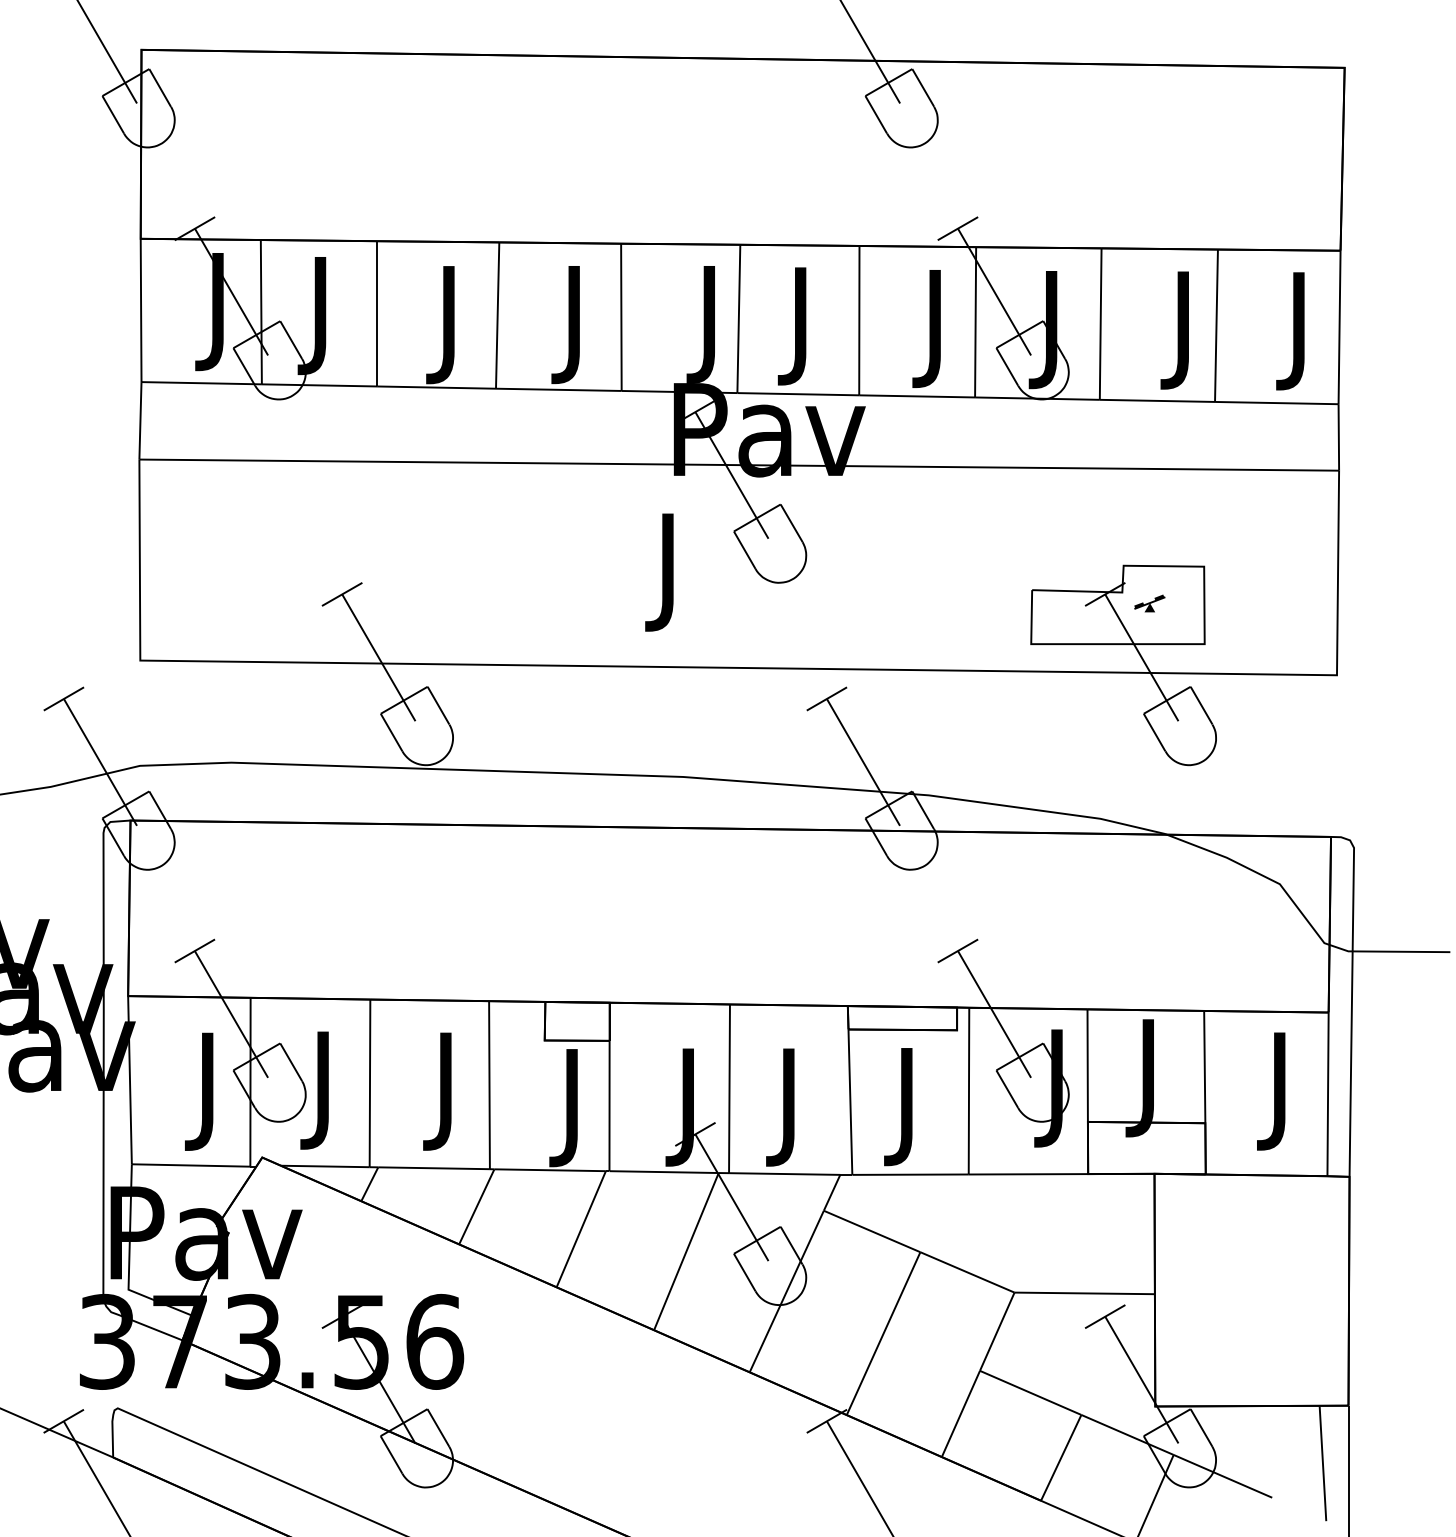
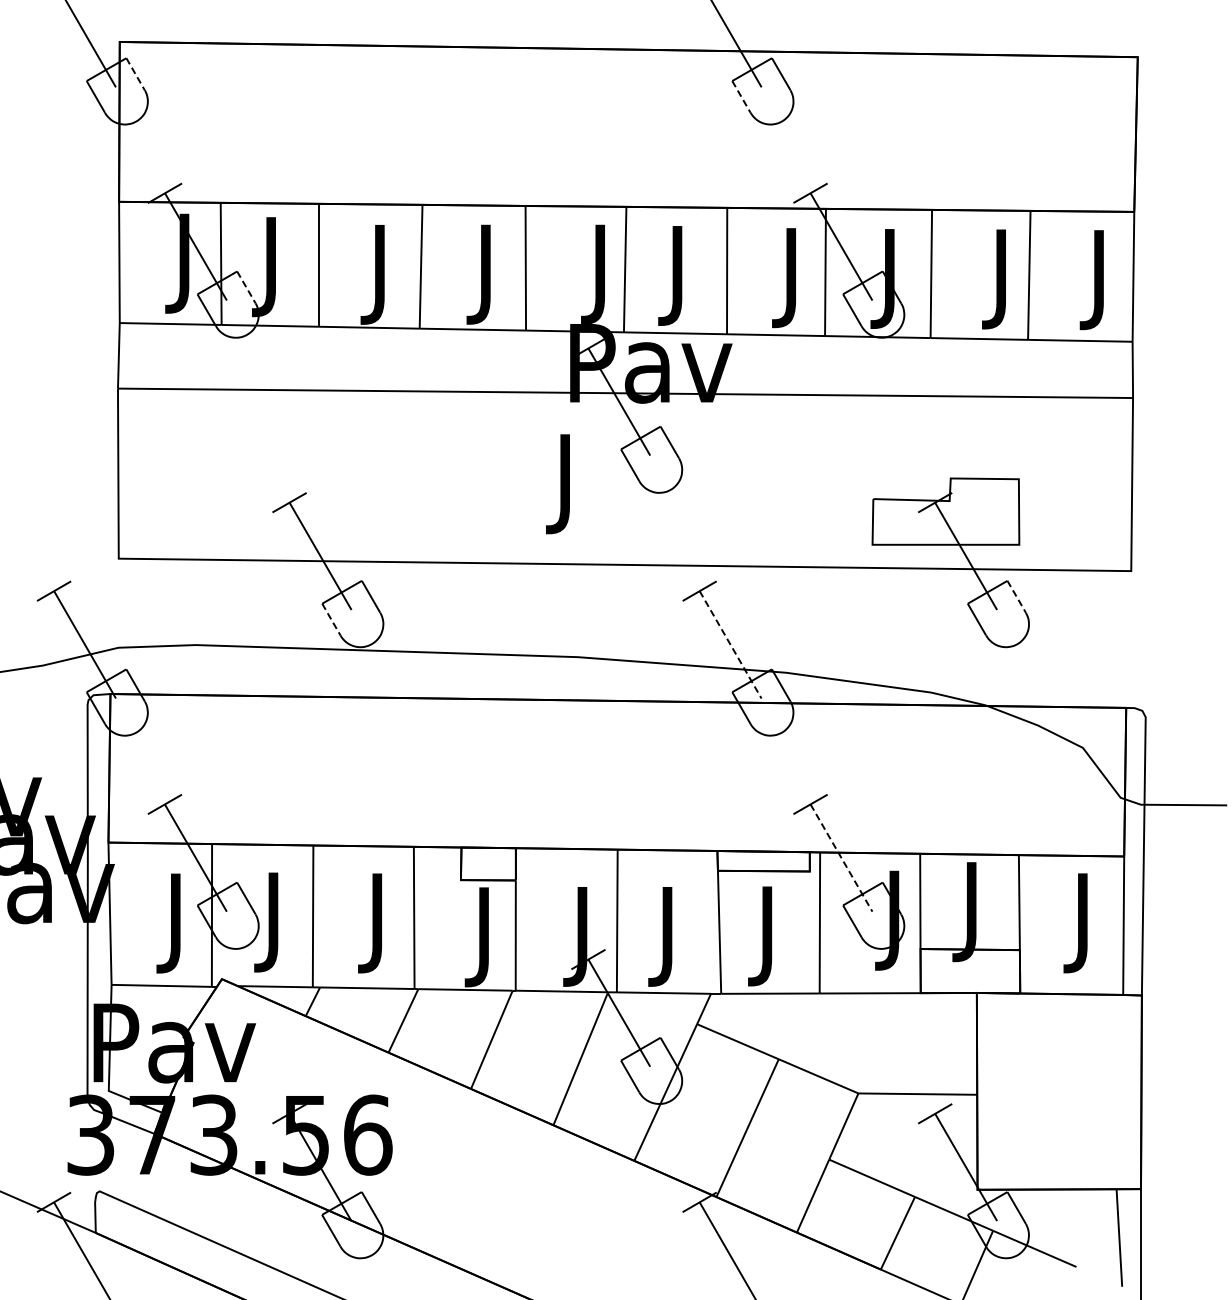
line: (160, 88) -> (135, 74), solid -> dashed
line: (876, 115) -> (741, 97), solid -> dashed
line: (291, 340) -> (246, 287), solid -> dashed
part: (1149, 603) -> (972, 510), removed
line: (1201, 706) -> (1016, 597), solid -> dashed
line: (391, 733) -> (331, 620), solid -> dashed
line: (863, 761) -> (730, 644), solid -> dashed
line: (994, 1014) -> (841, 858), solid -> dashed

